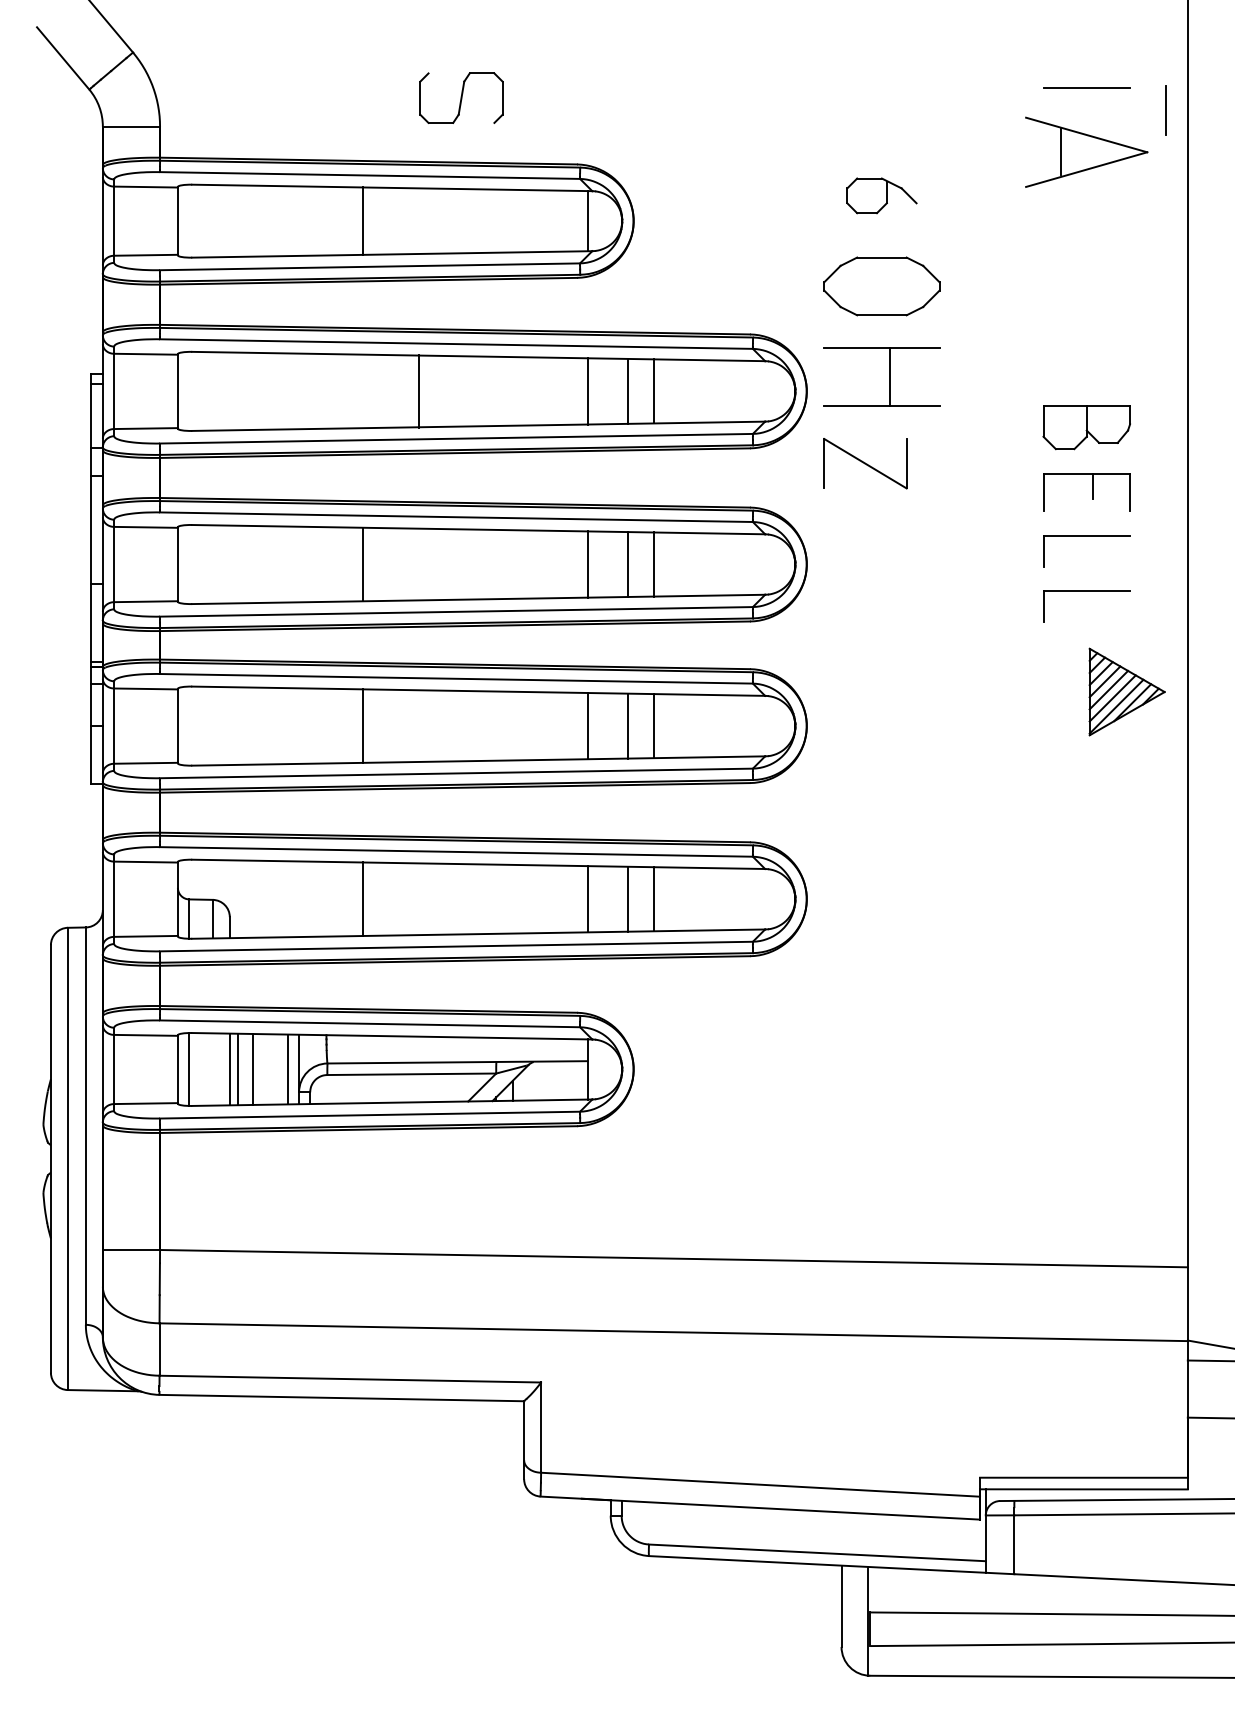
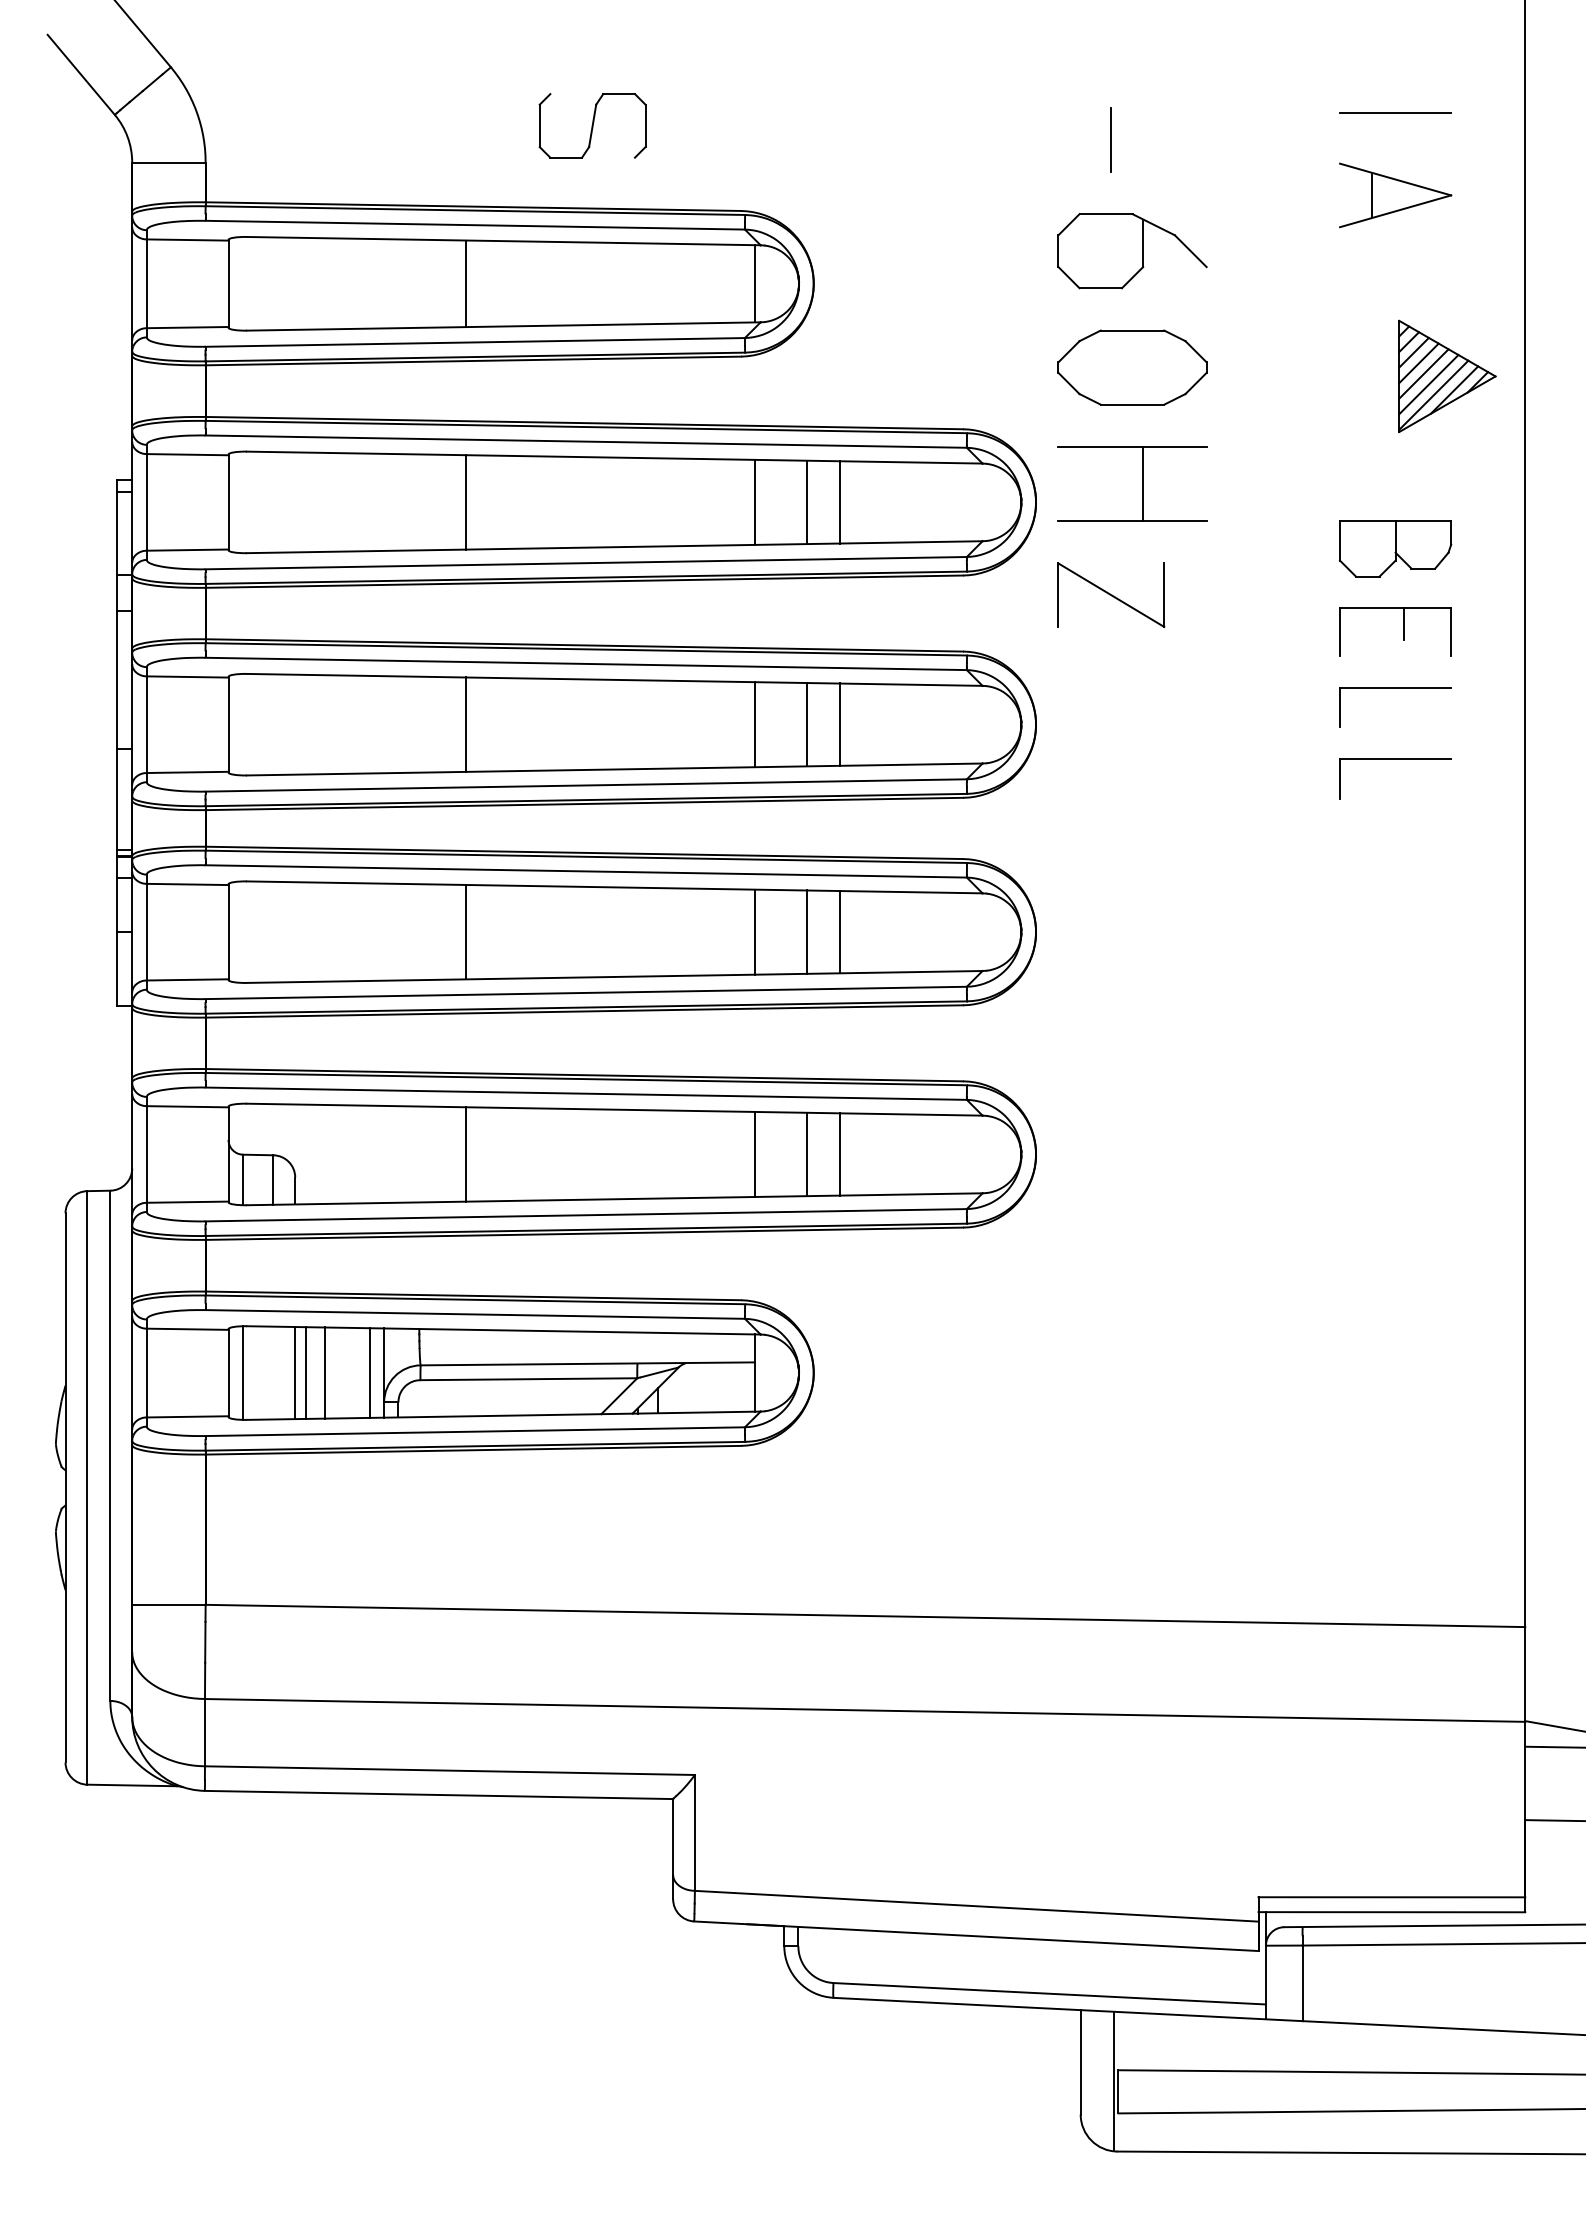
line: (1165, 110) -> (1110, 139), moved
part: (1086, 152) -> (1395, 195), size x0.71
part: (881, 196) -> (1132, 251), size x1.67
line: (419, 391) -> (465, 502), moved
part: (1127, 691) -> (1447, 375), moved

